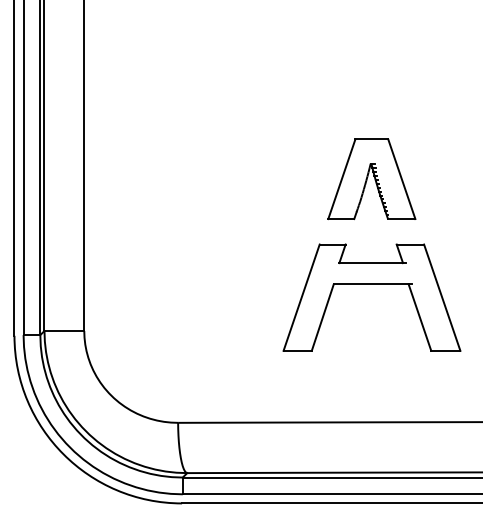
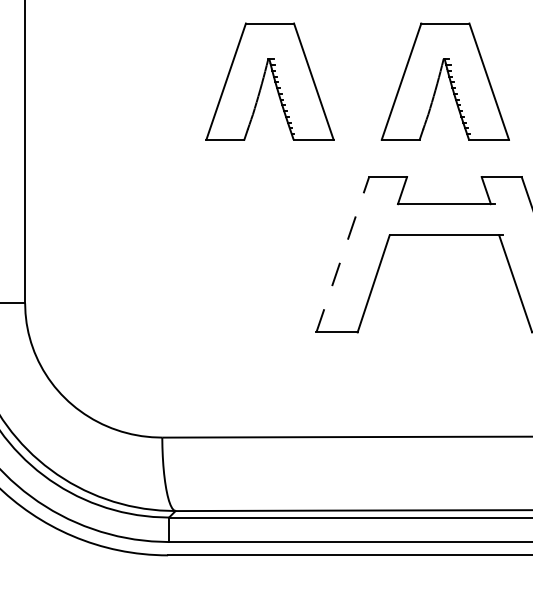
part: (251, 178) -> (269, 80), added
line: (301, 297) -> (342, 254), solid -> dashed

